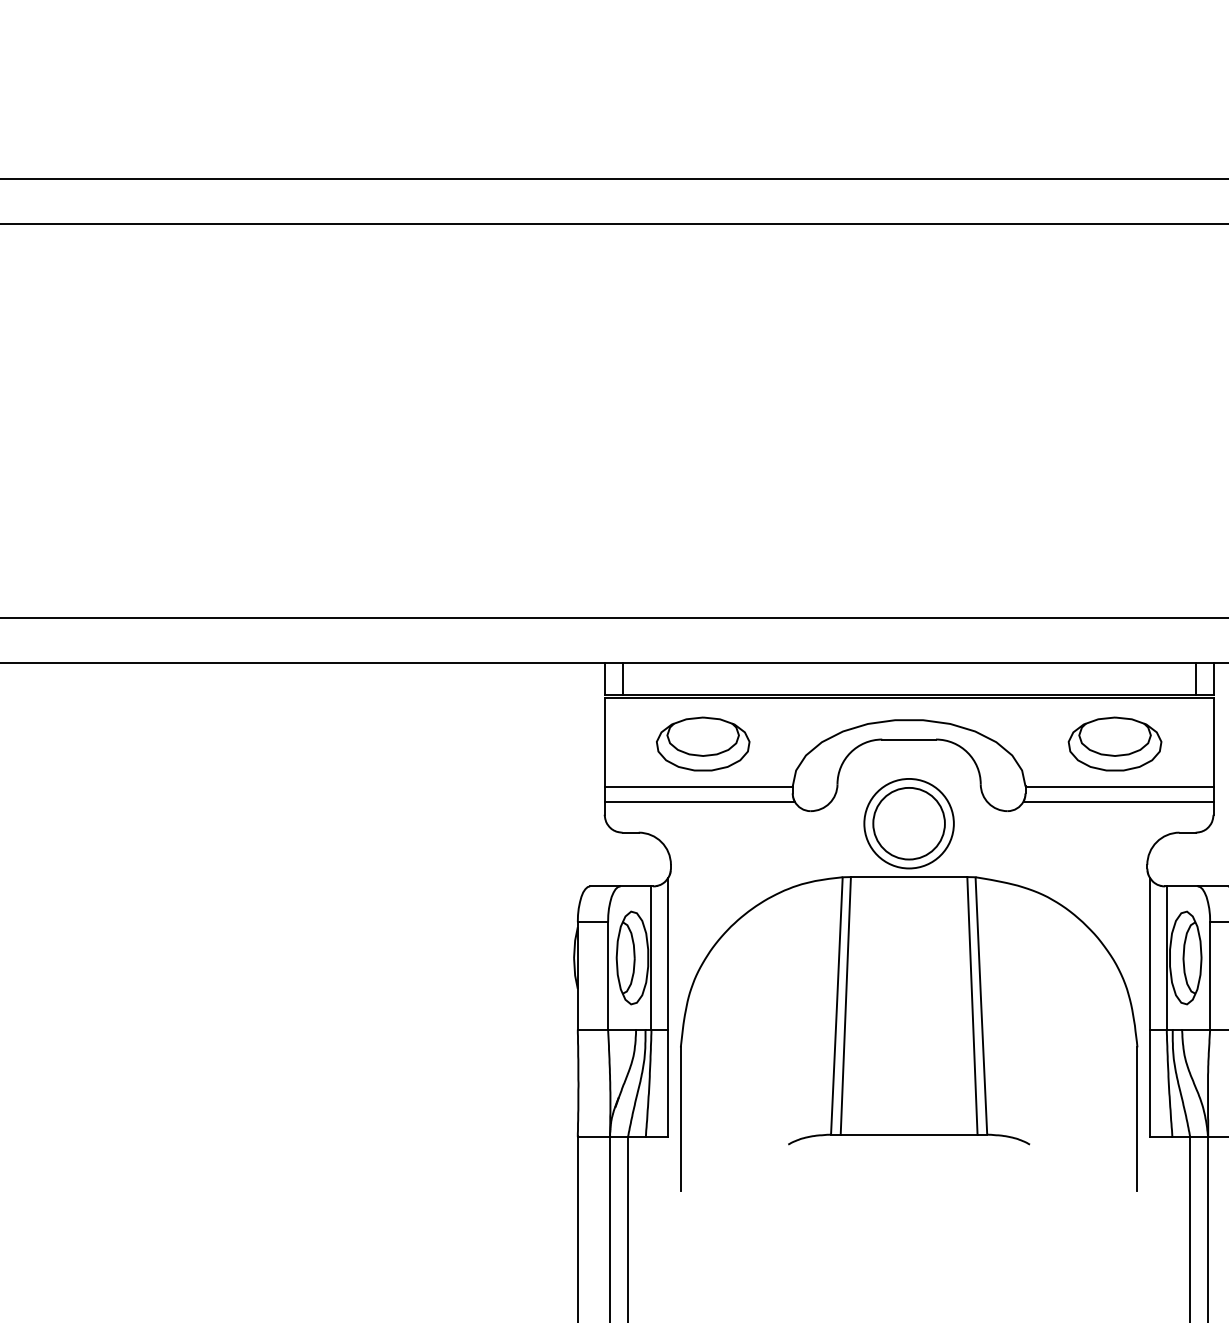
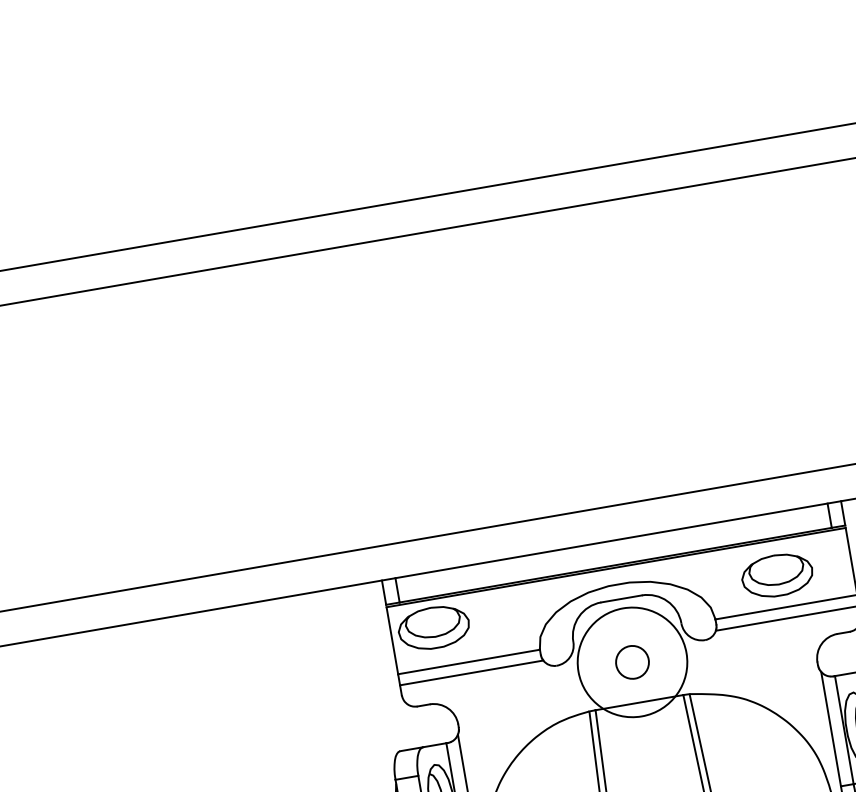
part: (703, 743) -> (434, 627), moved
circle: (908, 823) -> (632, 662), size x0.6
circle: (908, 823) -> (632, 662), size x1.6

